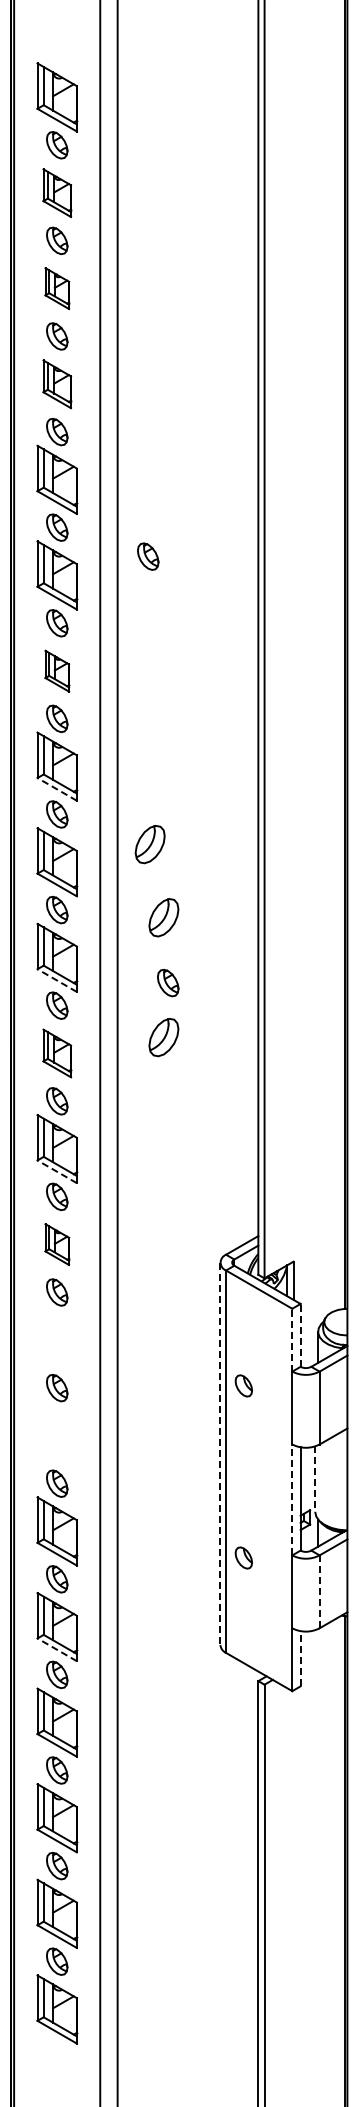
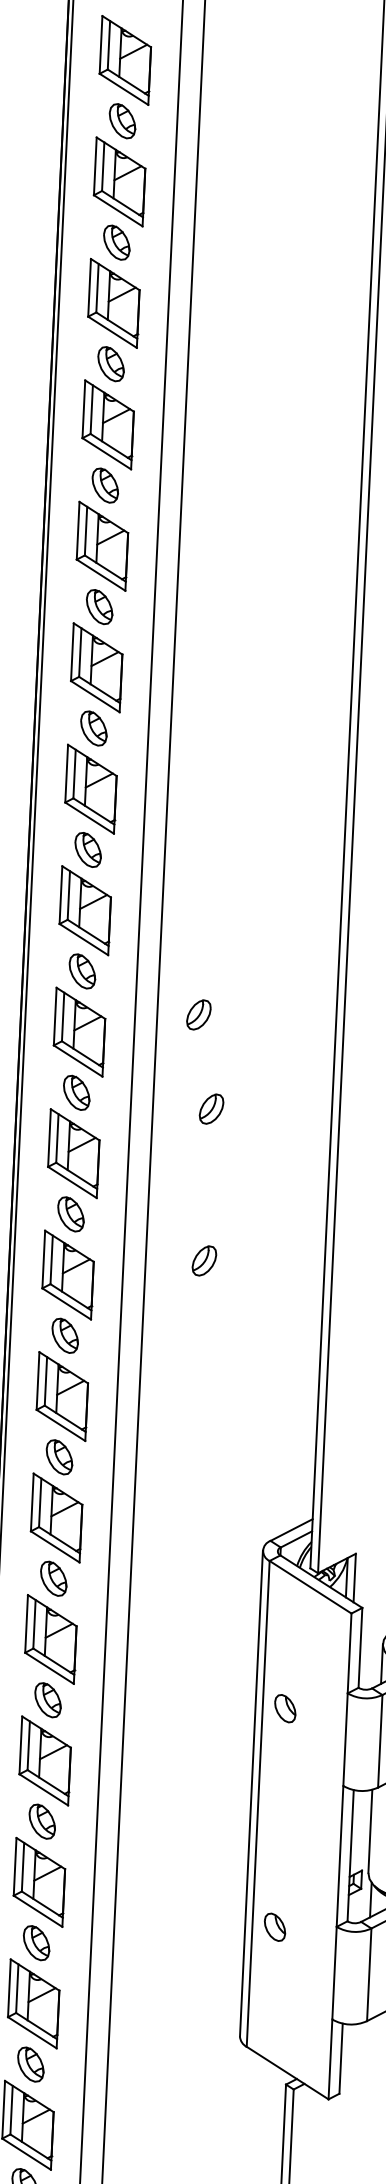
part: (57, 193) -> (119, 182), size x1.43
part: (57, 288) -> (114, 303), size x1.67
part: (57, 384) -> (108, 425), size x1.43
part: (148, 556) -> (213, 649), removed
part: (57, 671) -> (91, 789), size x1.67
line: (57, 789) -> (84, 939), dashed -> solid
part: (150, 843) -> (199, 1013), size x0.62
part: (163, 917) -> (211, 1108), size x0.62
line: (57, 980) -> (72, 1182), dashed -> solid
part: (168, 982) -> (213, 1191), removed
part: (163, 1036) -> (204, 1259), size x0.62
part: (57, 1053) -> (68, 1275), size x1.43
line: (57, 1171) -> (61, 1425), dashed -> solid
part: (57, 1244) -> (57, 1517), size x1.67
line: (300, 1334) -> (360, 1646), dashed -> solid
line: (292, 1339) -> (349, 1652), dashed -> solid
part: (57, 1340) -> (51, 1639), added
part: (57, 1435) -> (45, 1760), added
line: (220, 1454) -> (251, 1794), dashed -> solid
line: (315, 1479) -> (370, 1831), dashed -> solid
line: (292, 1499) -> (340, 1855), dashed -> solid
line: (319, 1592) -> (369, 1975), dashed -> solid
line: (57, 1649) -> (32, 2032), dashed -> solid
line: (300, 1658) -> (340, 2058), dashed -> solid

